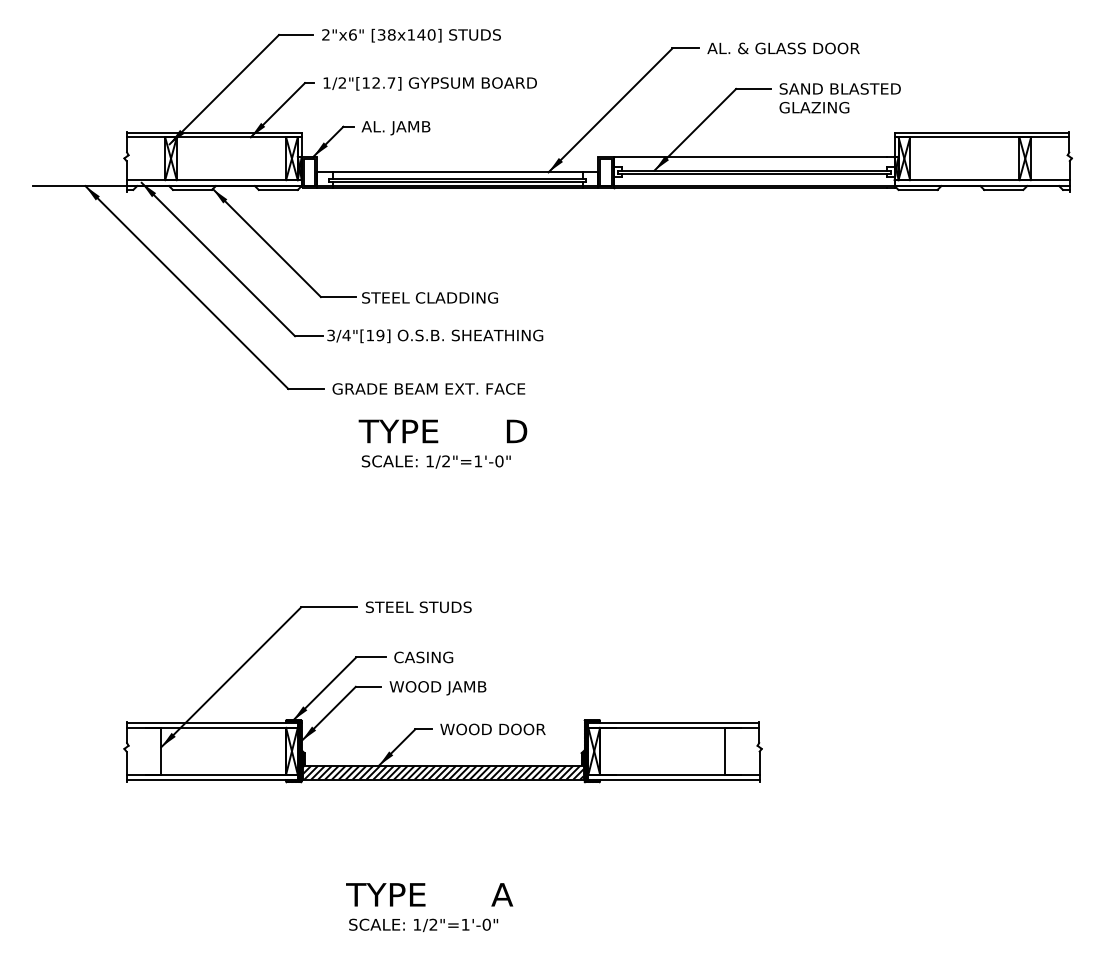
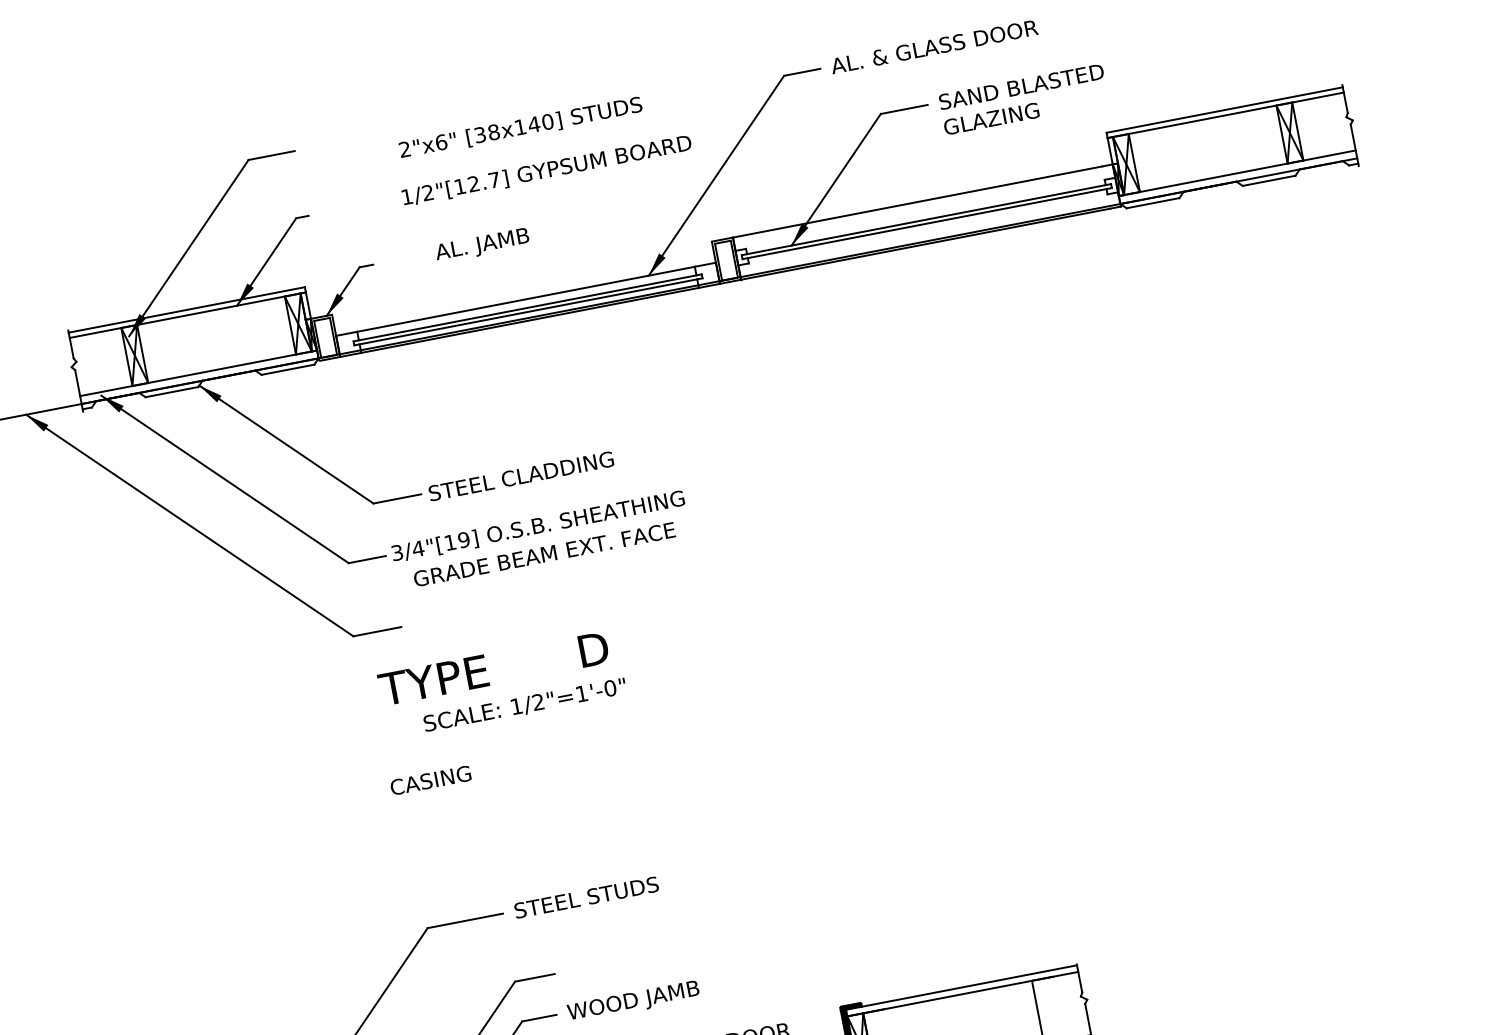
text: (411, 35) -> (520, 127), moved
text: (429, 83) -> (545, 170), moved
text: (395, 128) -> (481, 246), moved
text: (428, 388) -> (543, 554), moved
text: (442, 431) -> (493, 669), moved
text: (435, 461) -> (523, 705), moved
text: (423, 657) -> (430, 780), moved

